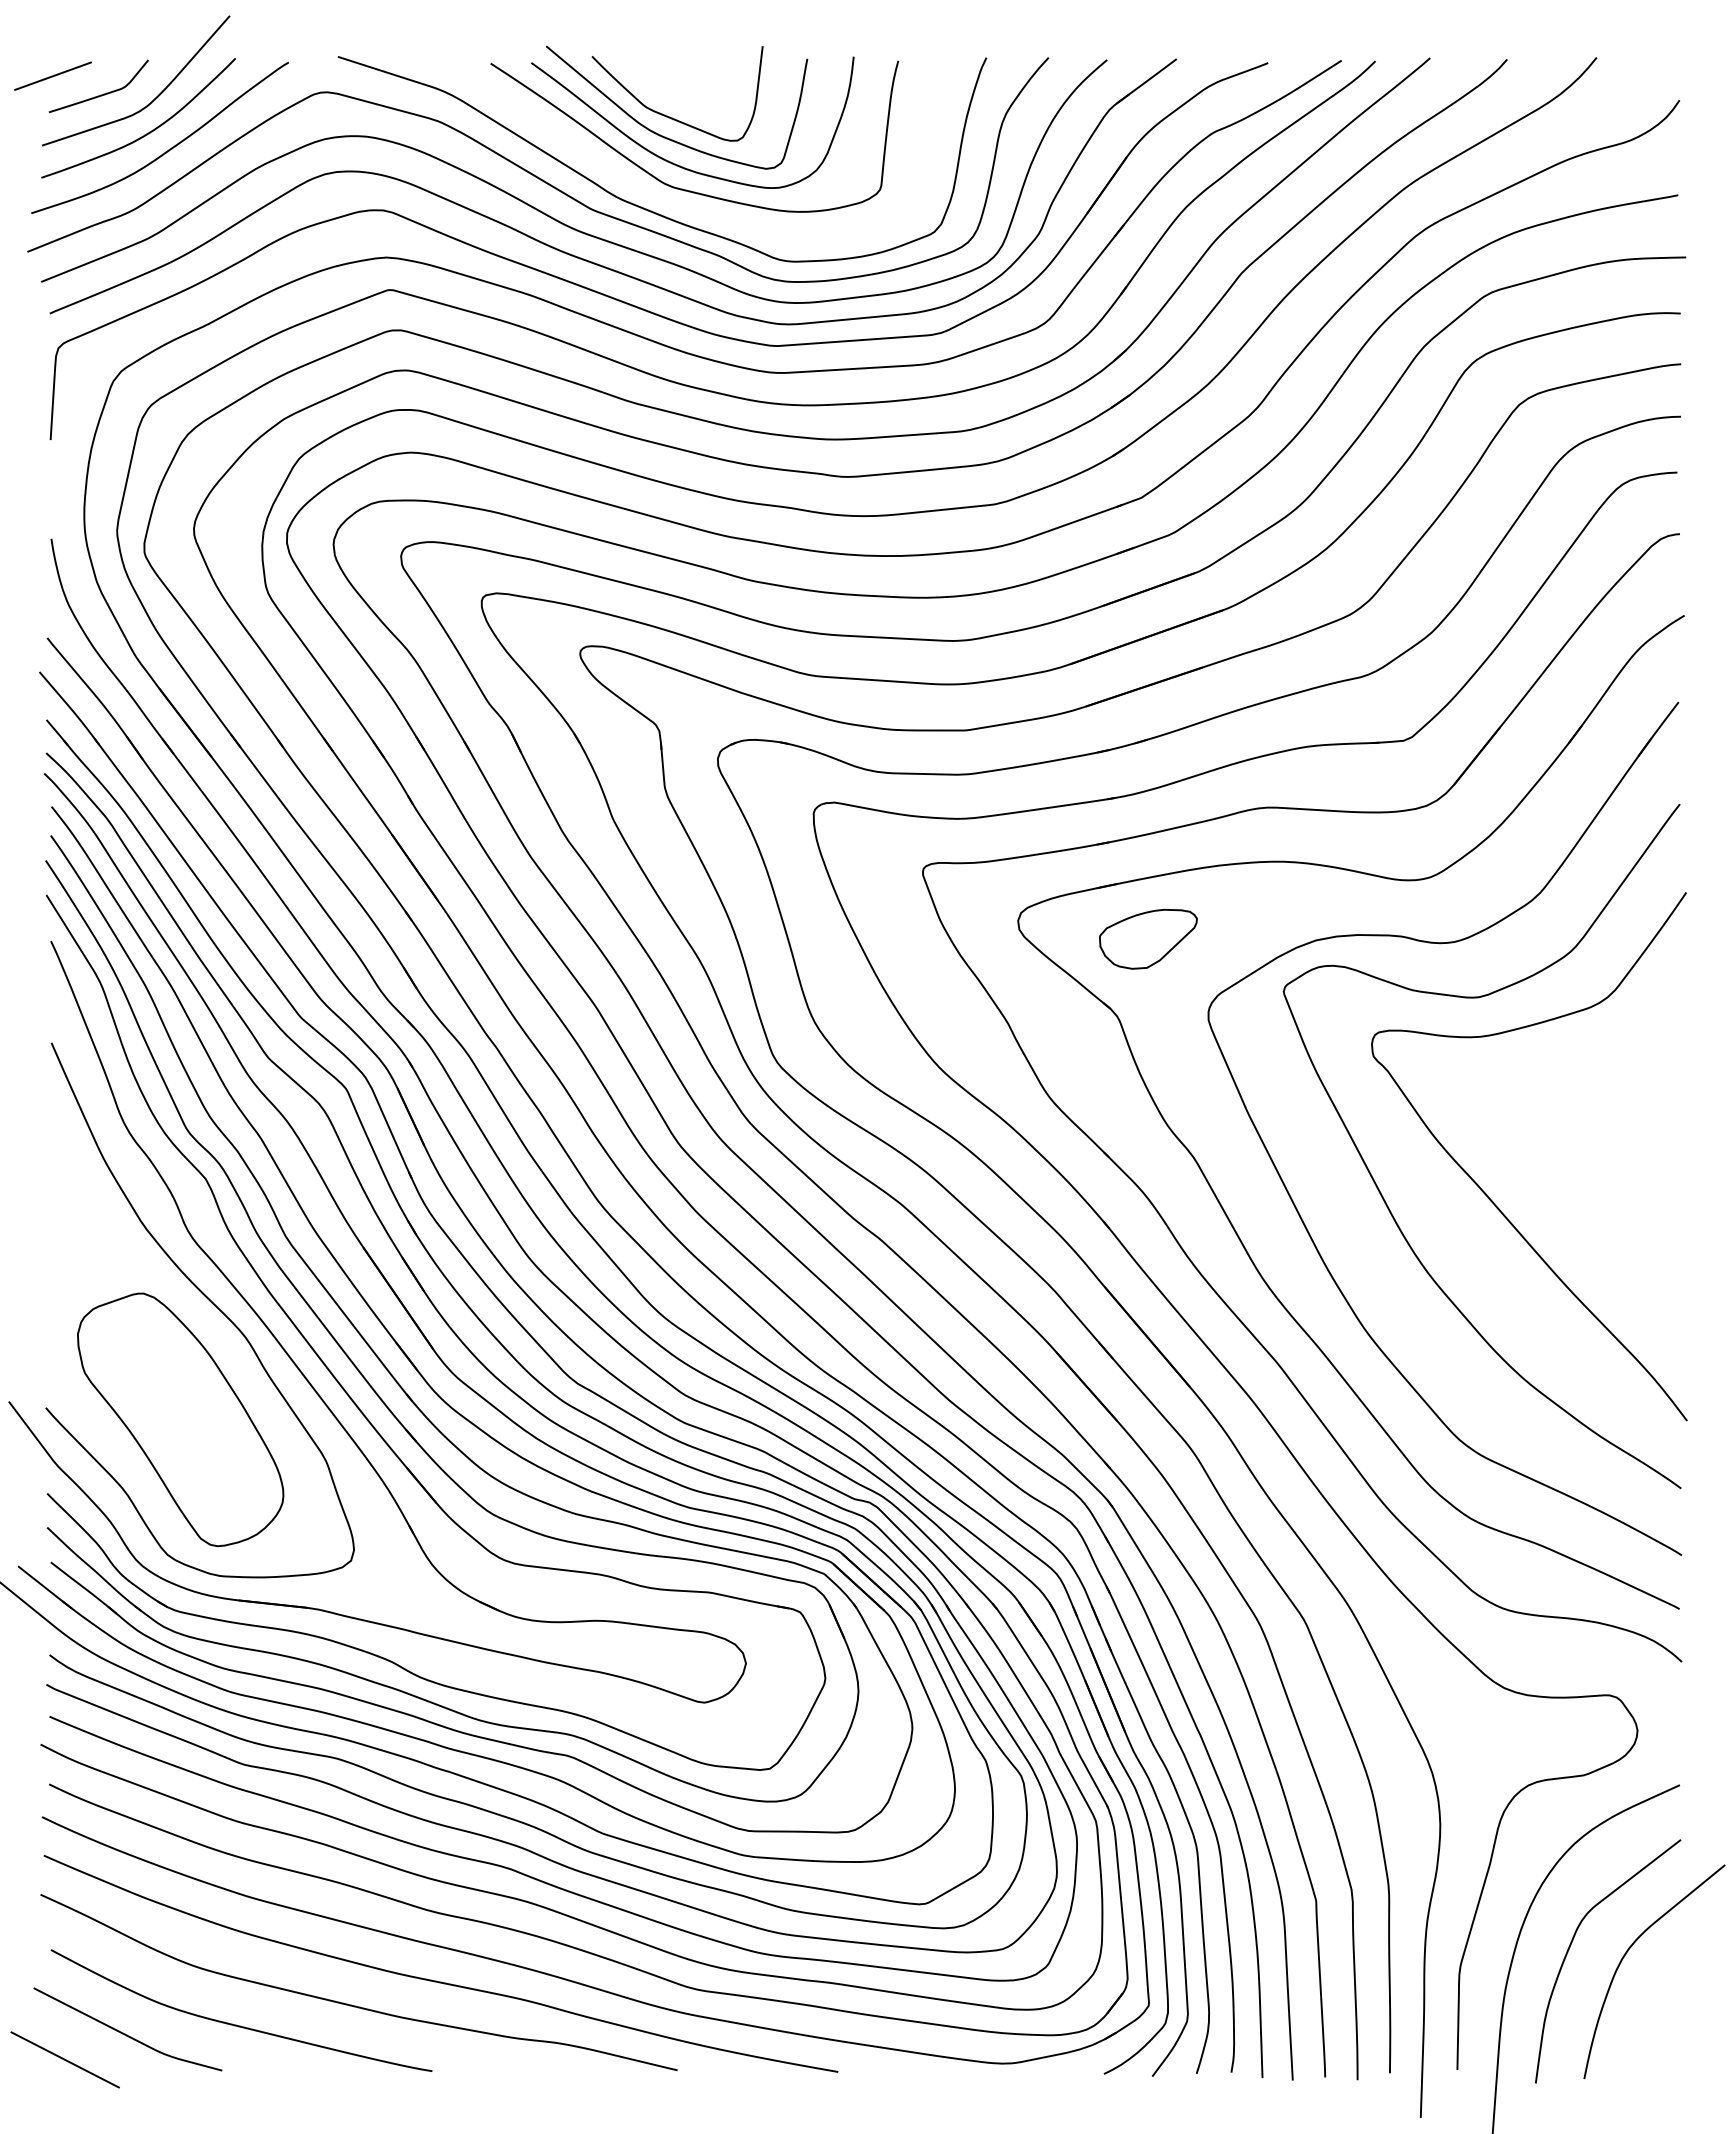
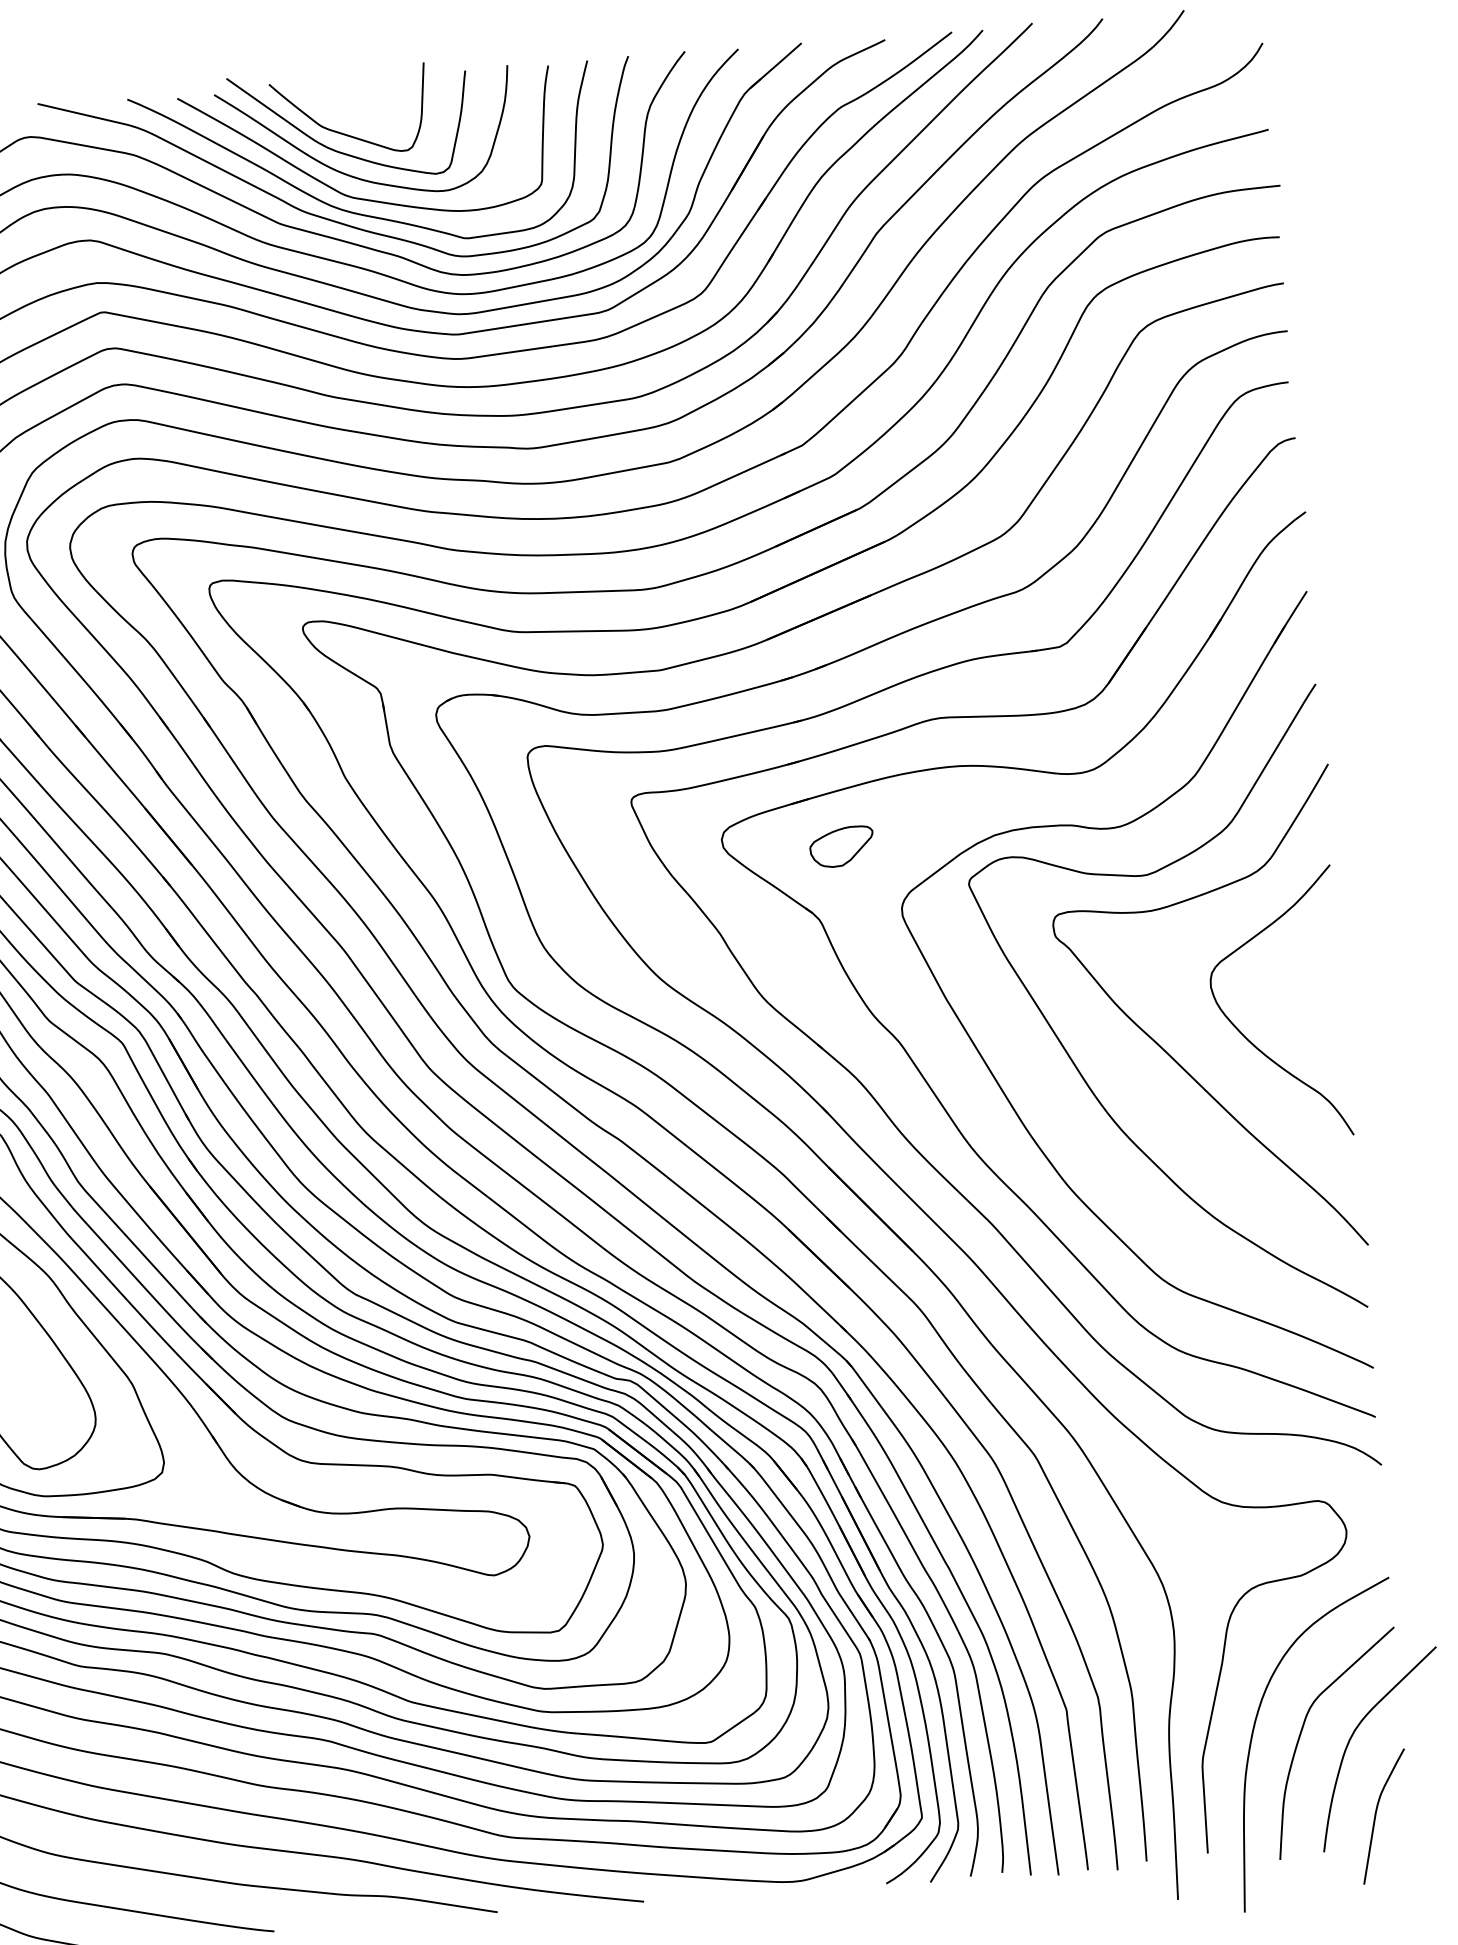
curve: (671, 202) -> (352, 211), added
part: (1148, 939) -> (841, 847), size x0.71
curve: (1572, 1182) -> (1246, 1036), added
curve: (1644, 2044) -> (1376, 1816), added

